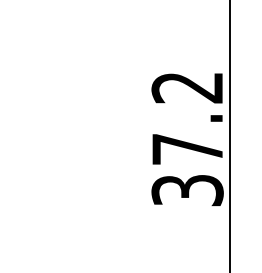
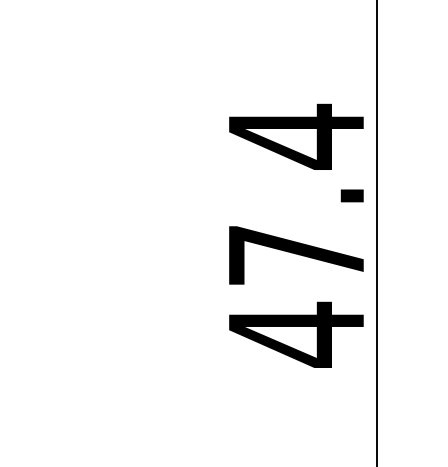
text: (187, 138) -> (296, 234), 37.2 -> 47.4

